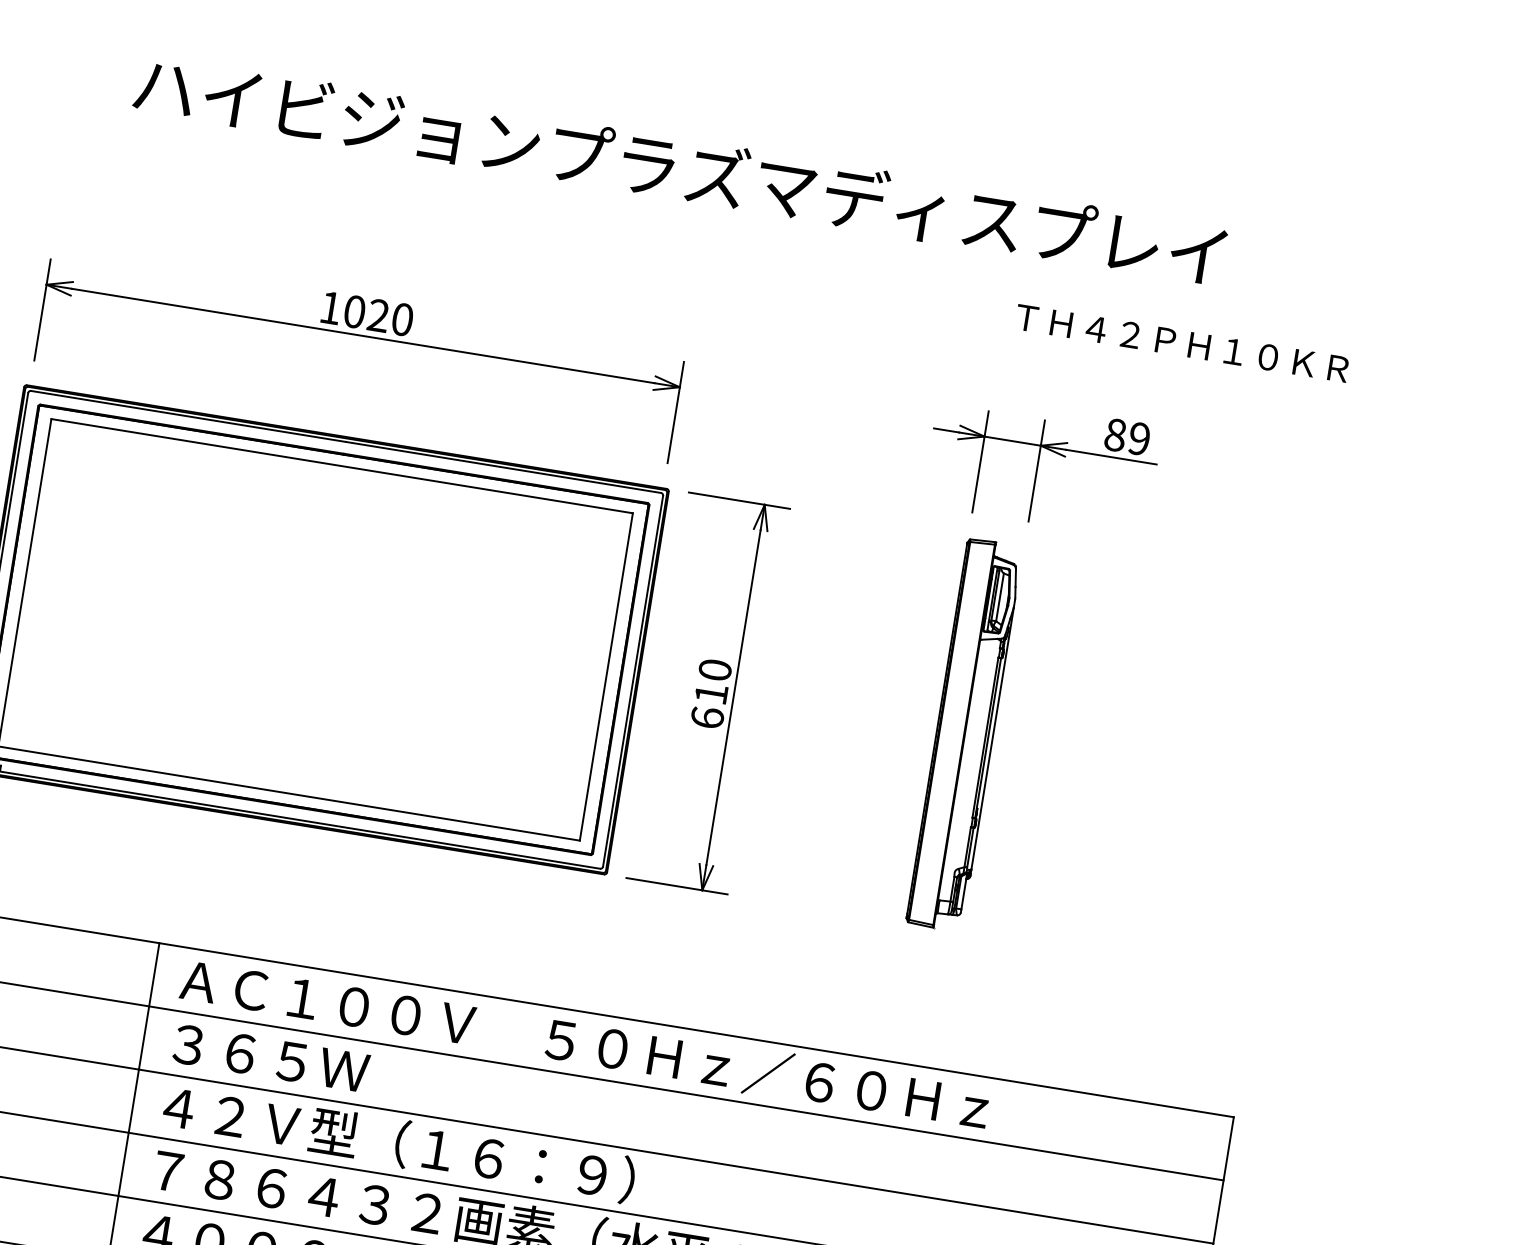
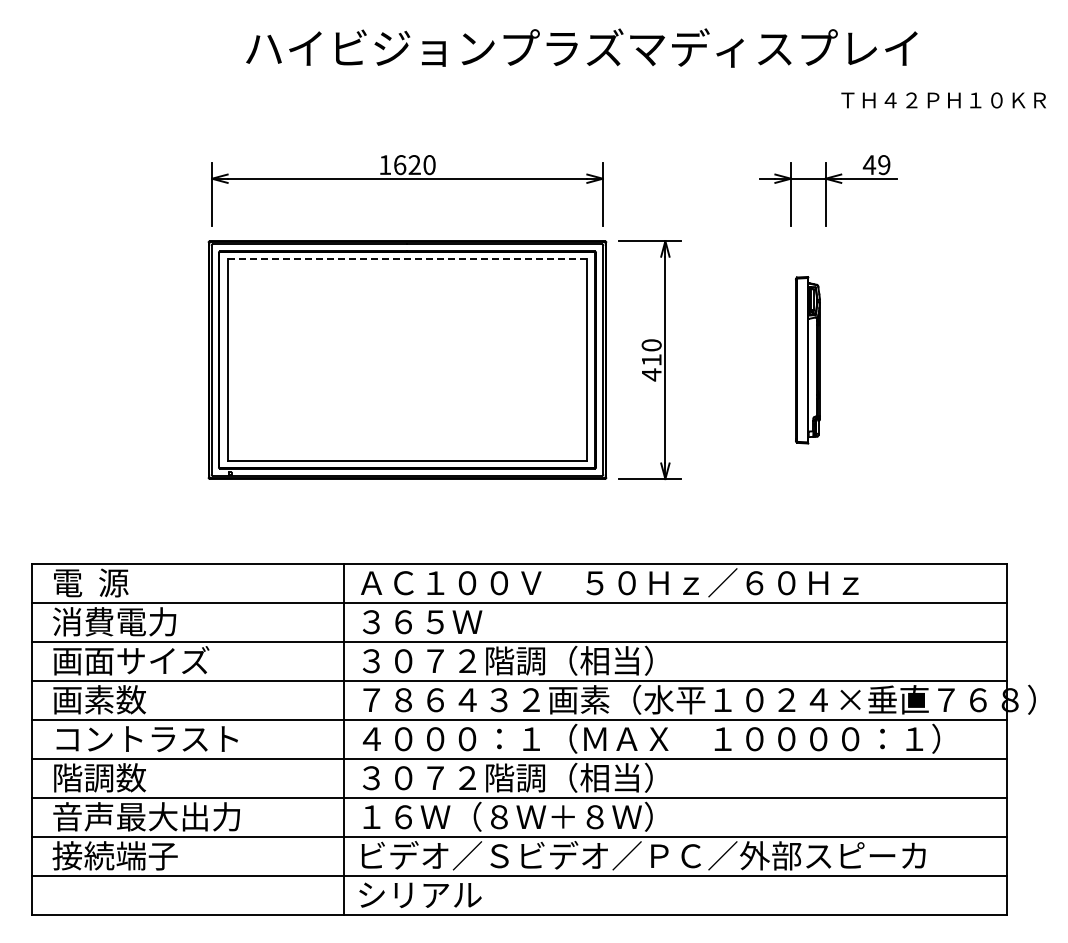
text: (355, 311) -> (400, 164), 1020 -> 1620
text: (1181, 343) -> (943, 100), moved
text: (1115, 435) -> (869, 165), 89 -> 49
line: (342, 466) -> (407, 259), solid -> dashed
text: (707, 717) -> (651, 374), 610 -> 410
part: (963, 735) -> (807, 360), size x0.7
text: (387, 1141) -> (500, 660), ４２Ｖ型（１６：９） -> ３０７２階調（相当）

